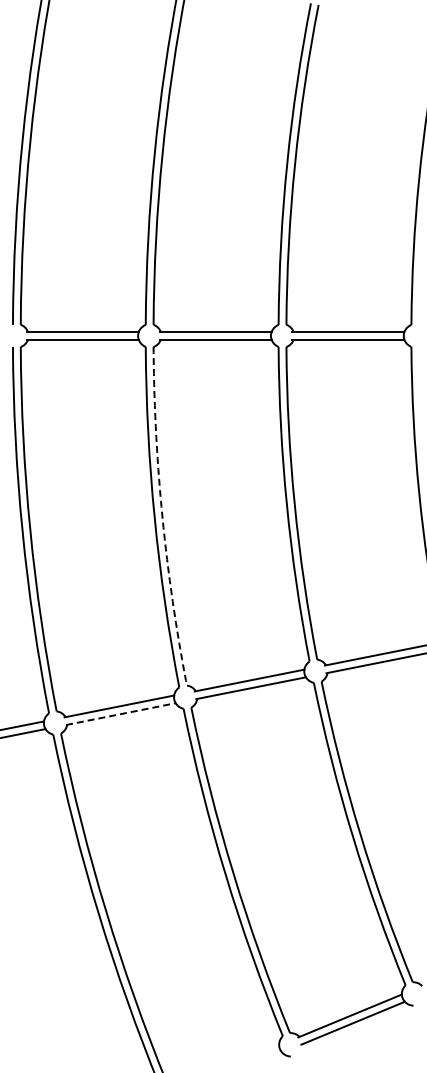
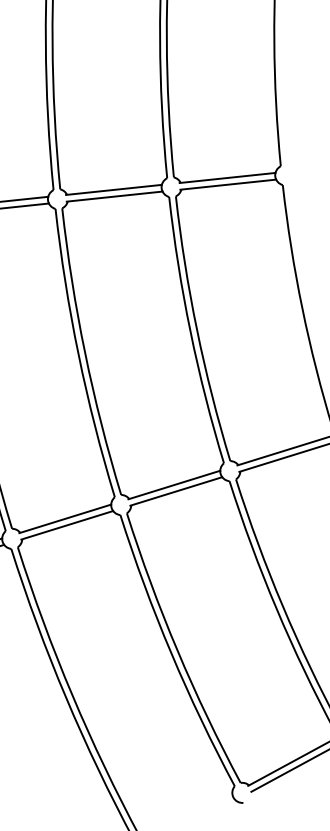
arc: (162, 517) -> (85, 353), dashed -> solid
line: (120, 714) -> (66, 525), dashed -> solid

